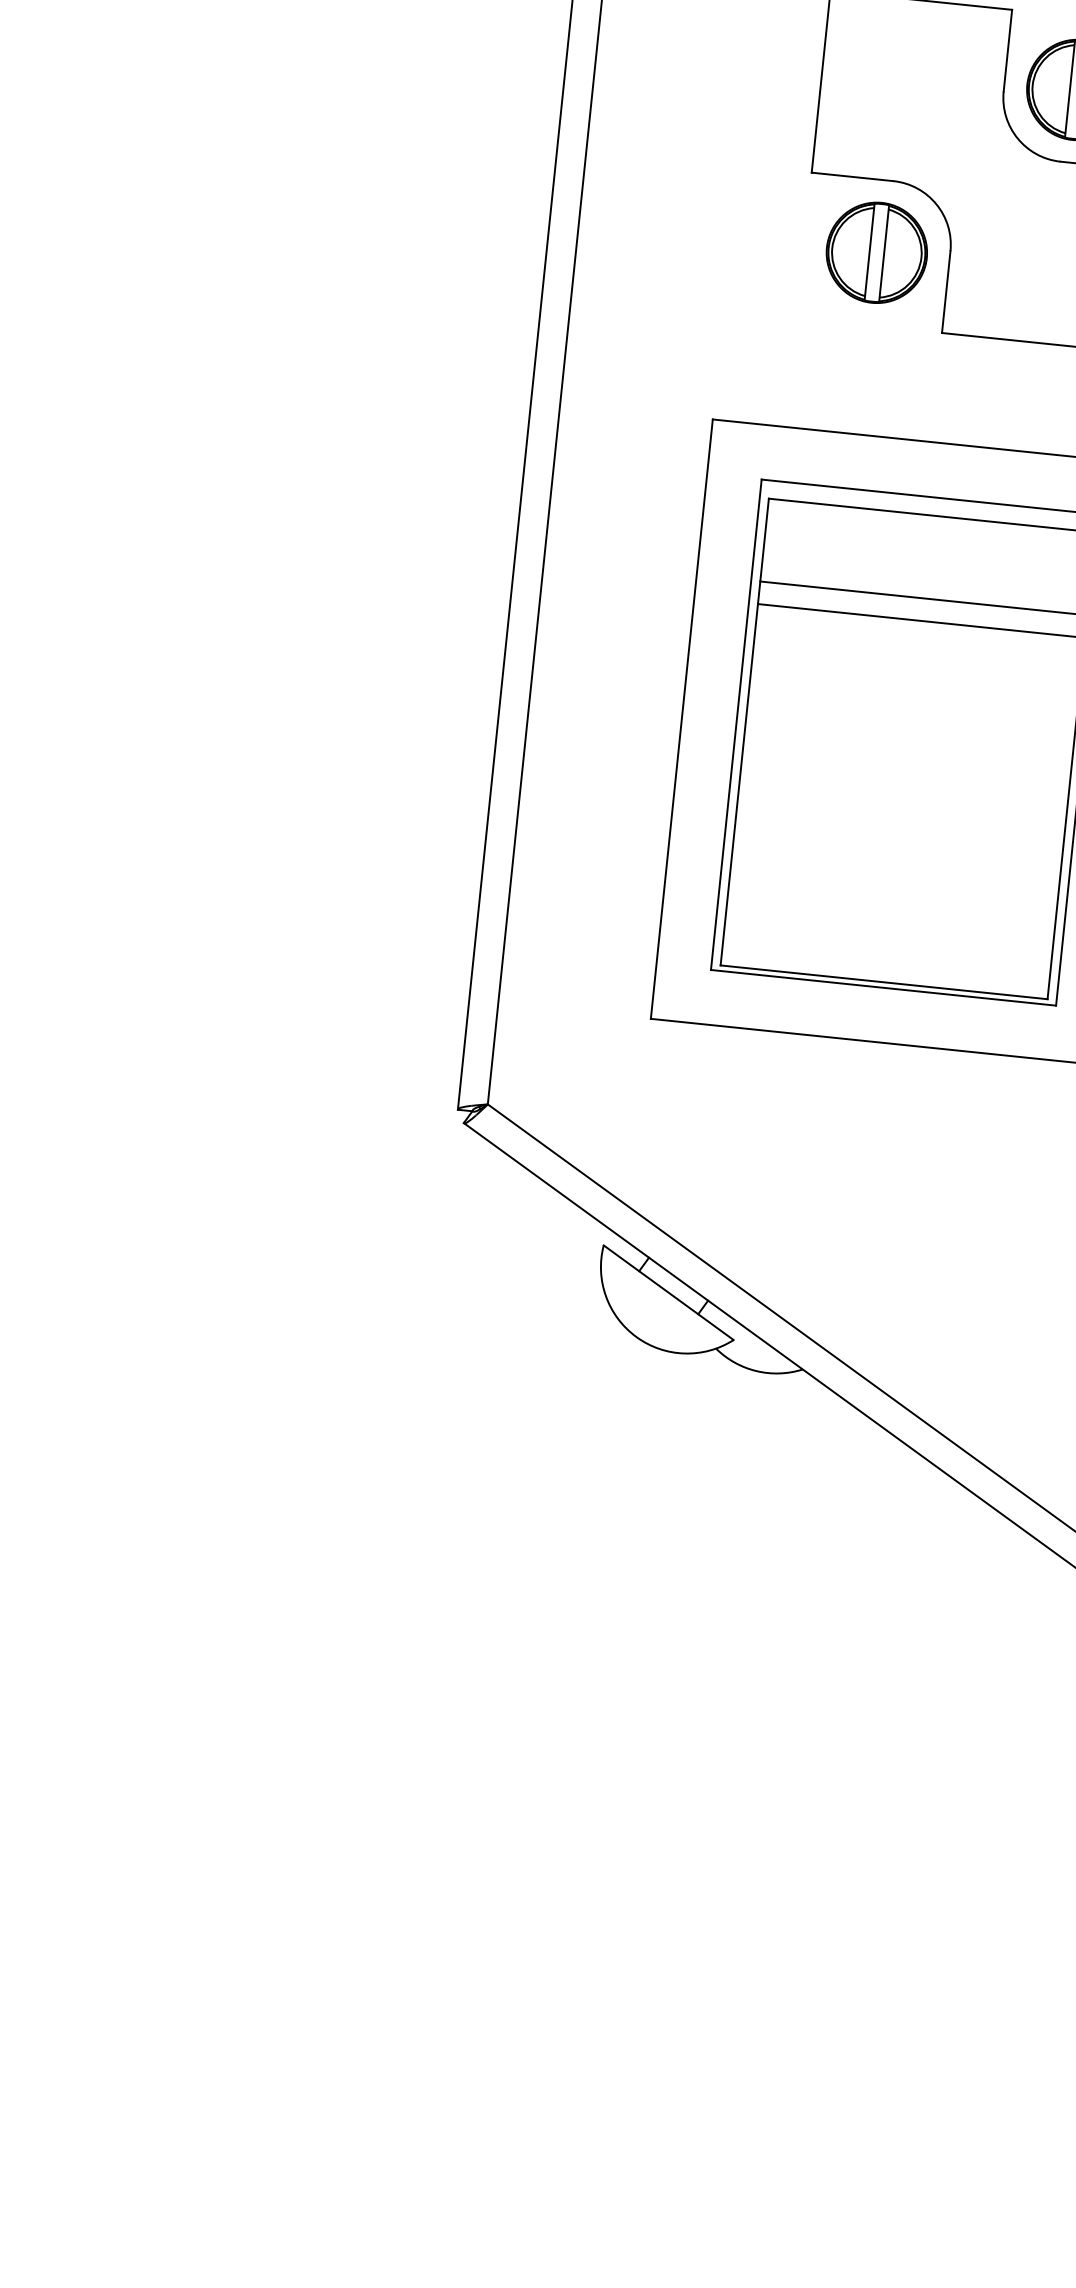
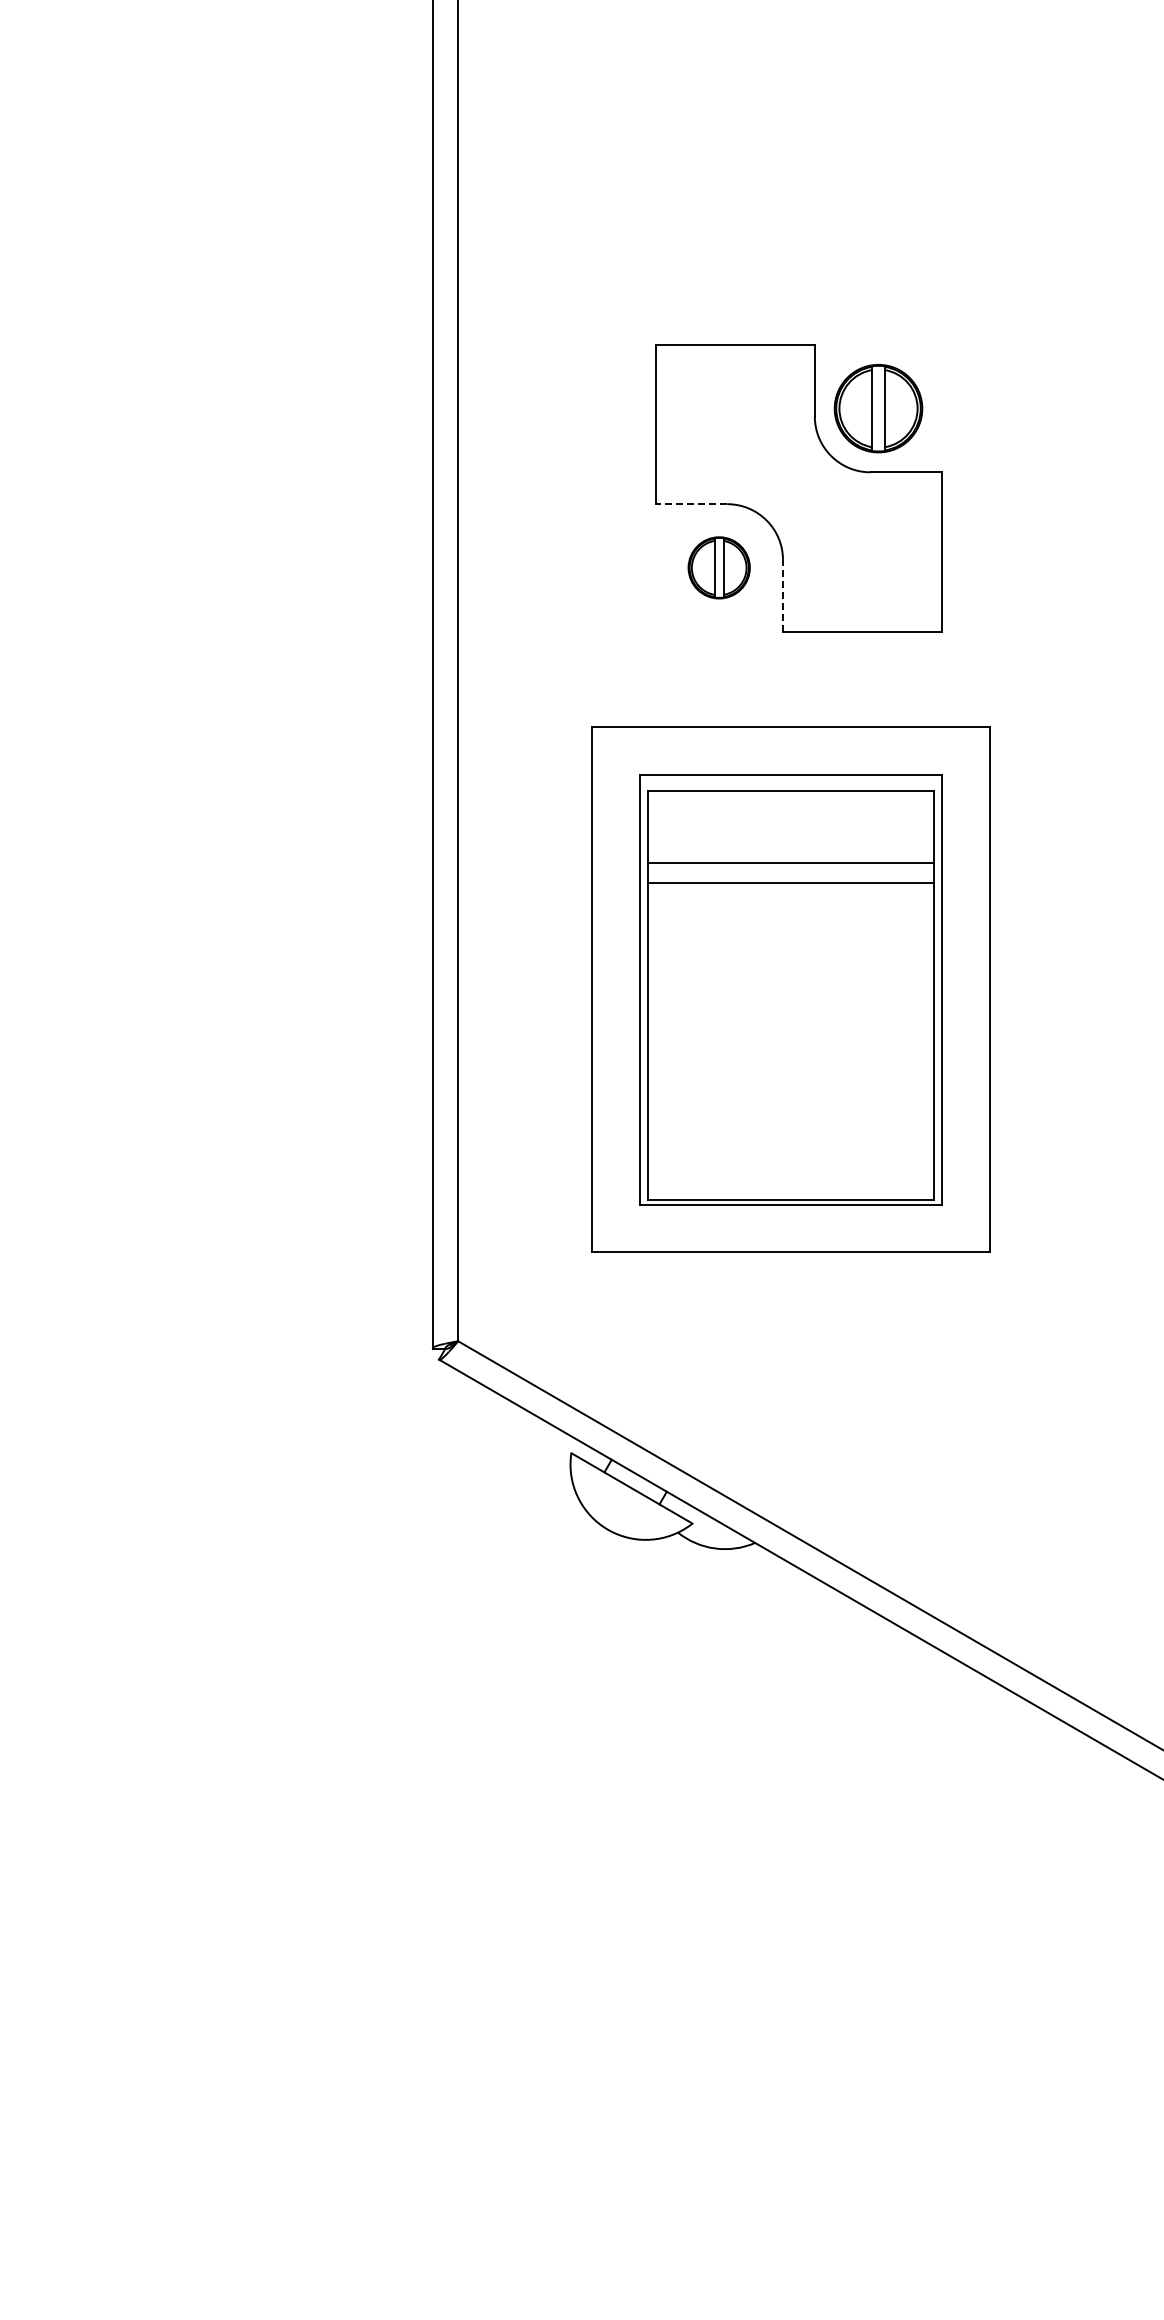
line: (852, 177) -> (691, 504), solid -> dashed
part: (875, 252) -> (718, 567), size x0.7
line: (945, 291) -> (782, 595), solid -> dashed

